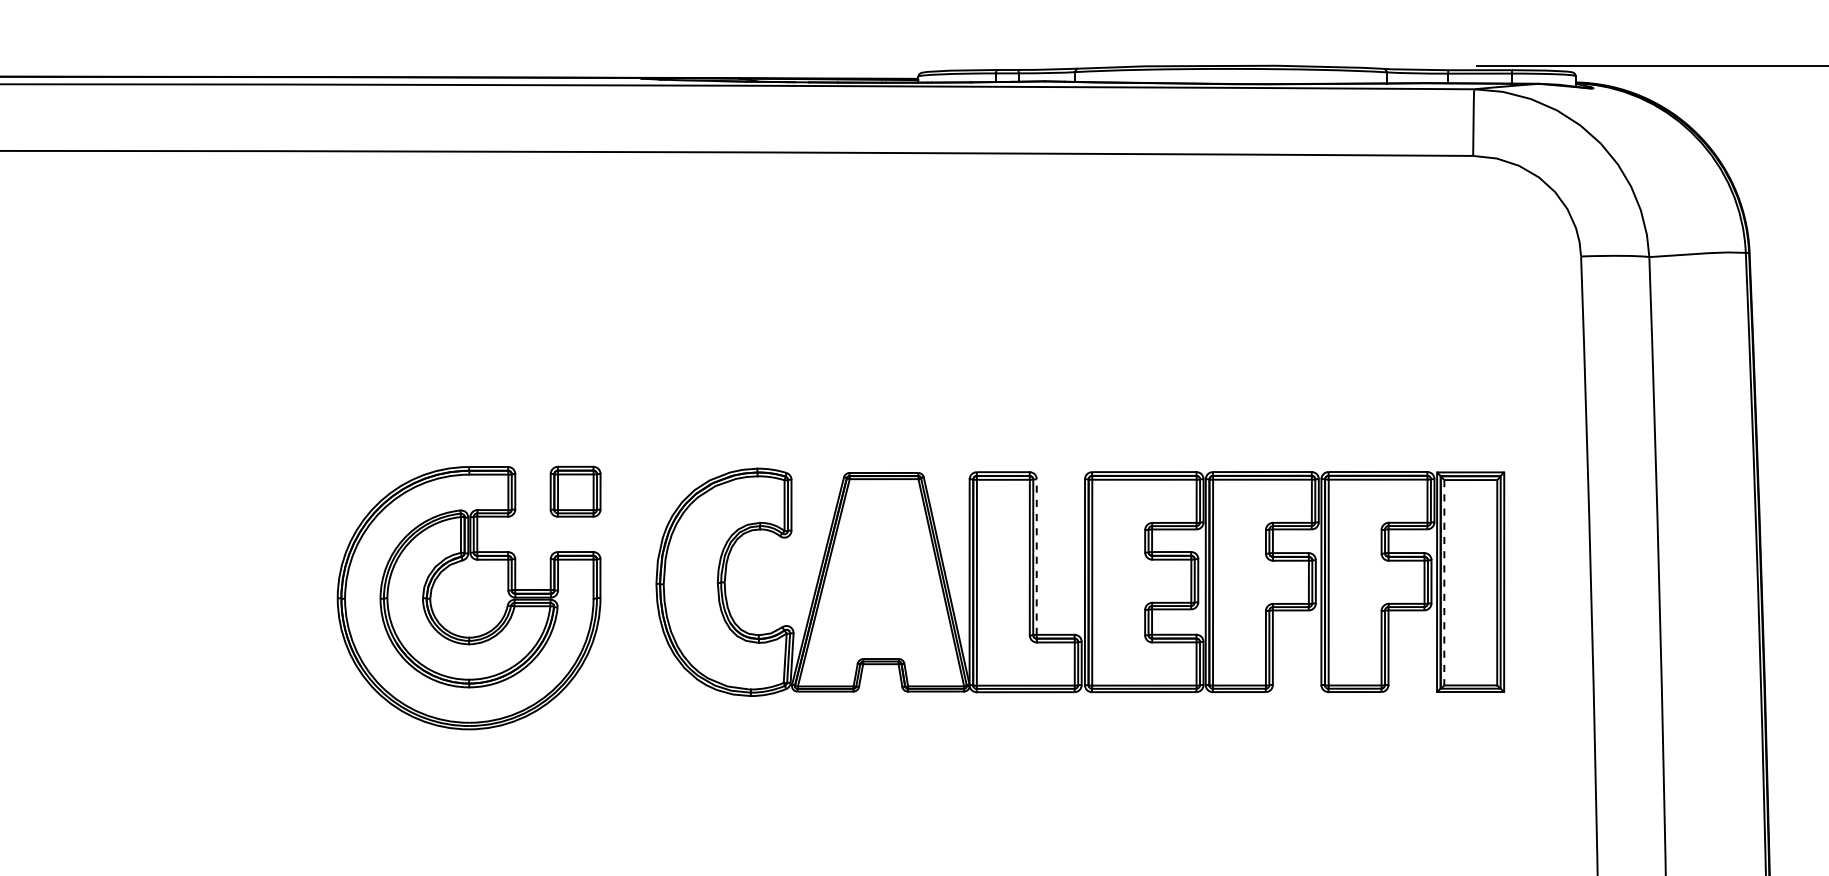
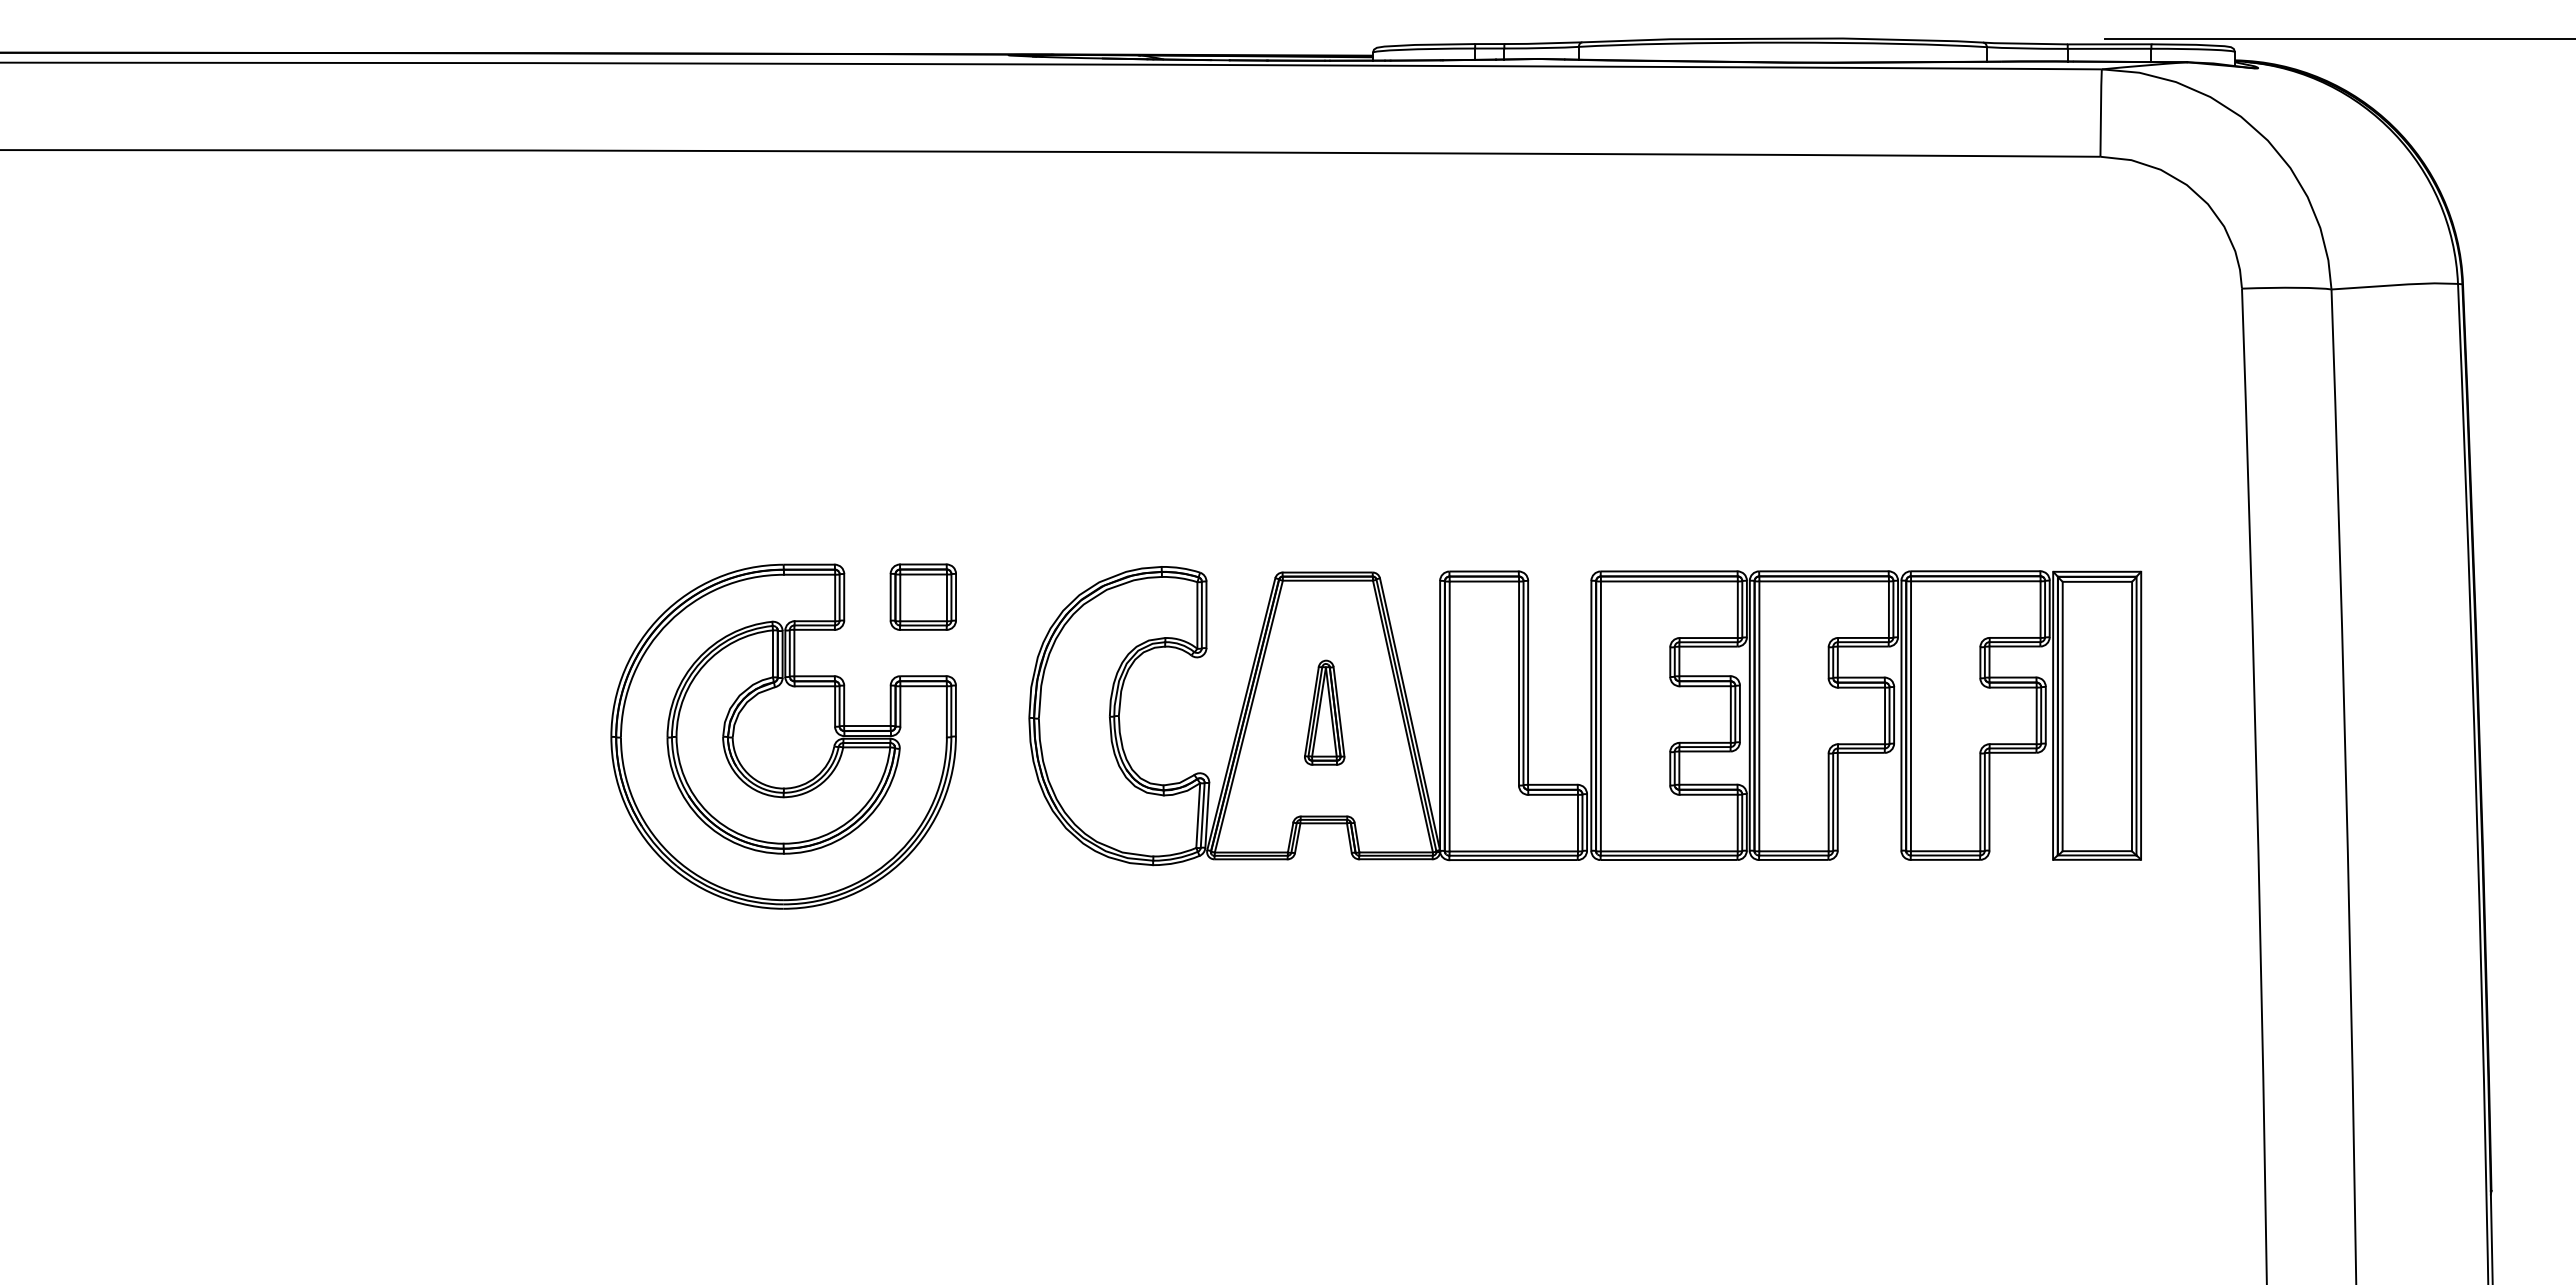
line: (1037, 556) -> (1528, 682), dashed -> solid
part: (881, 579) -> (1324, 712), added
line: (1444, 582) -> (2062, 716), dashed -> solid

